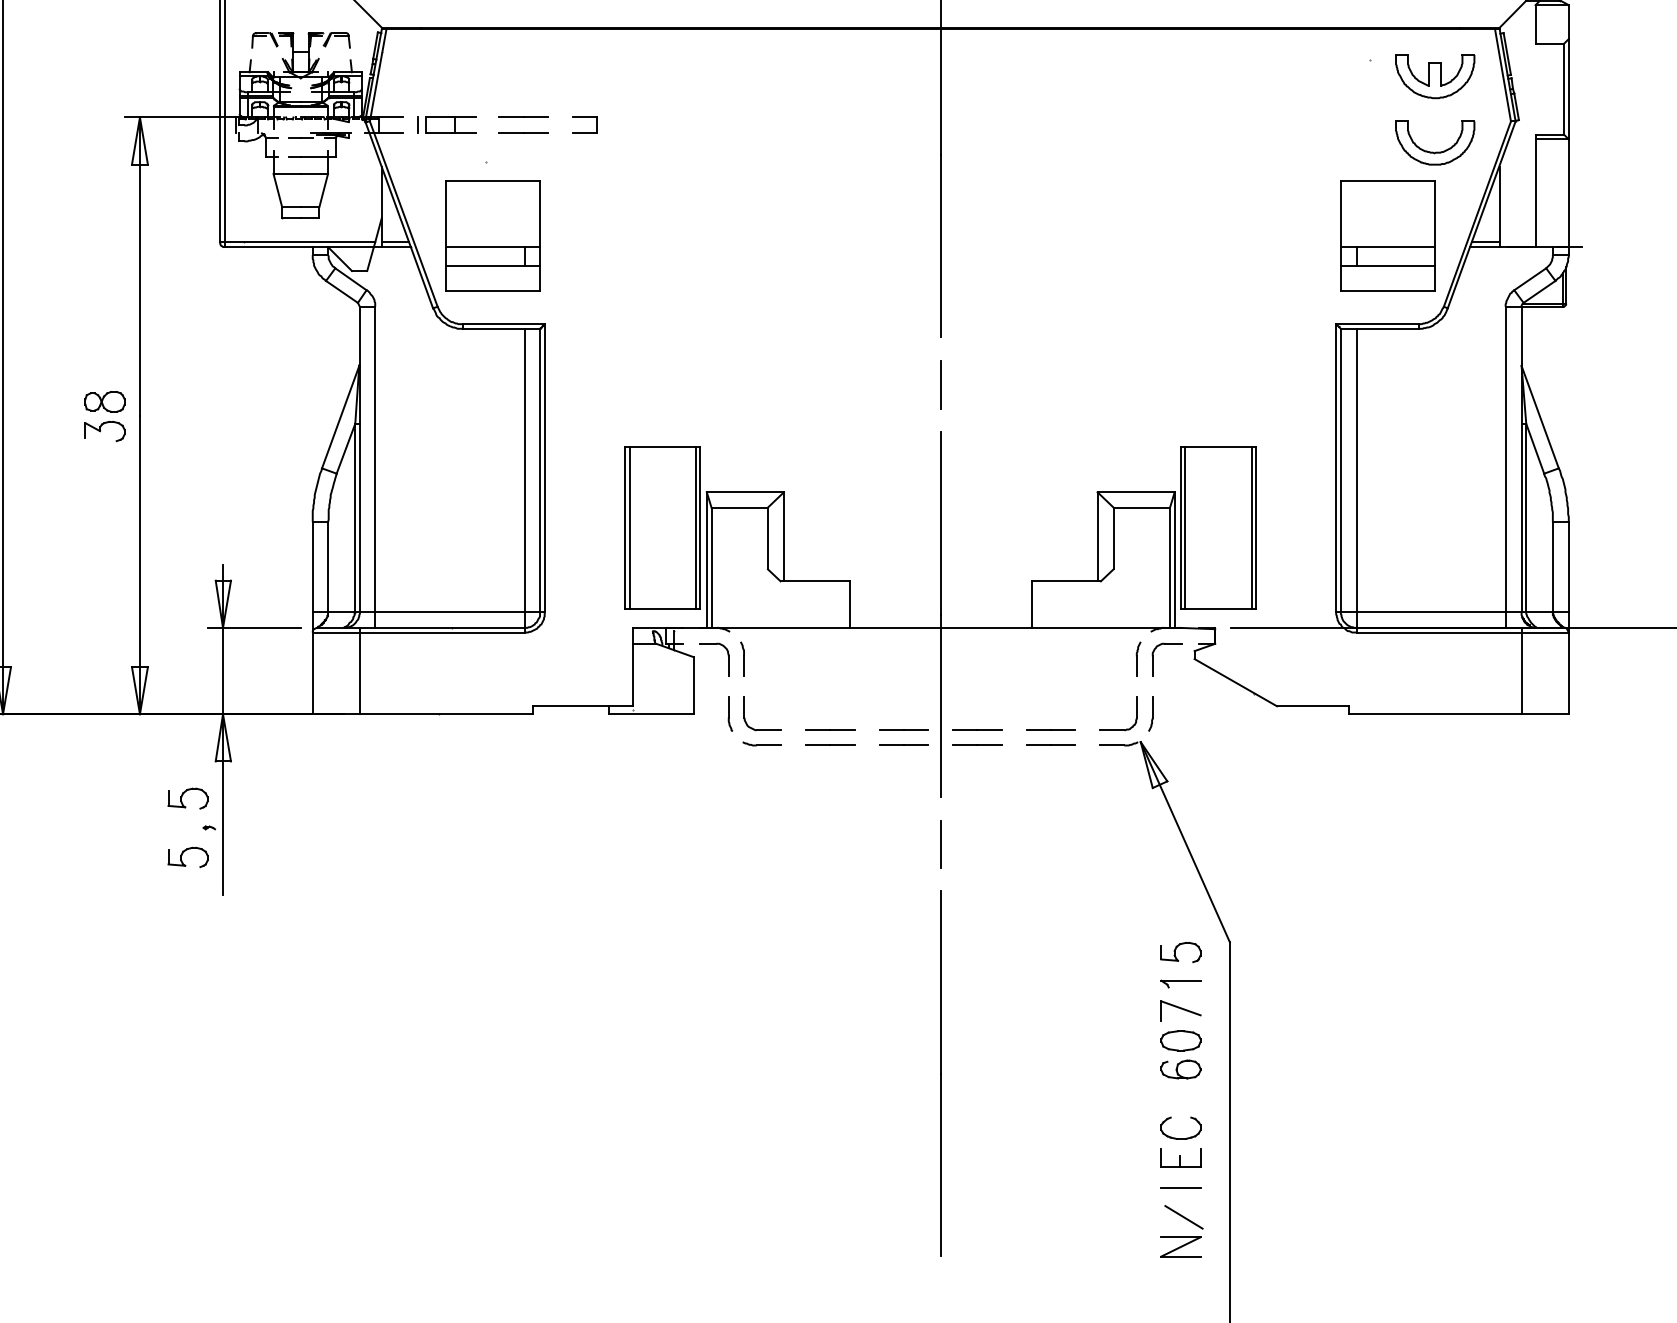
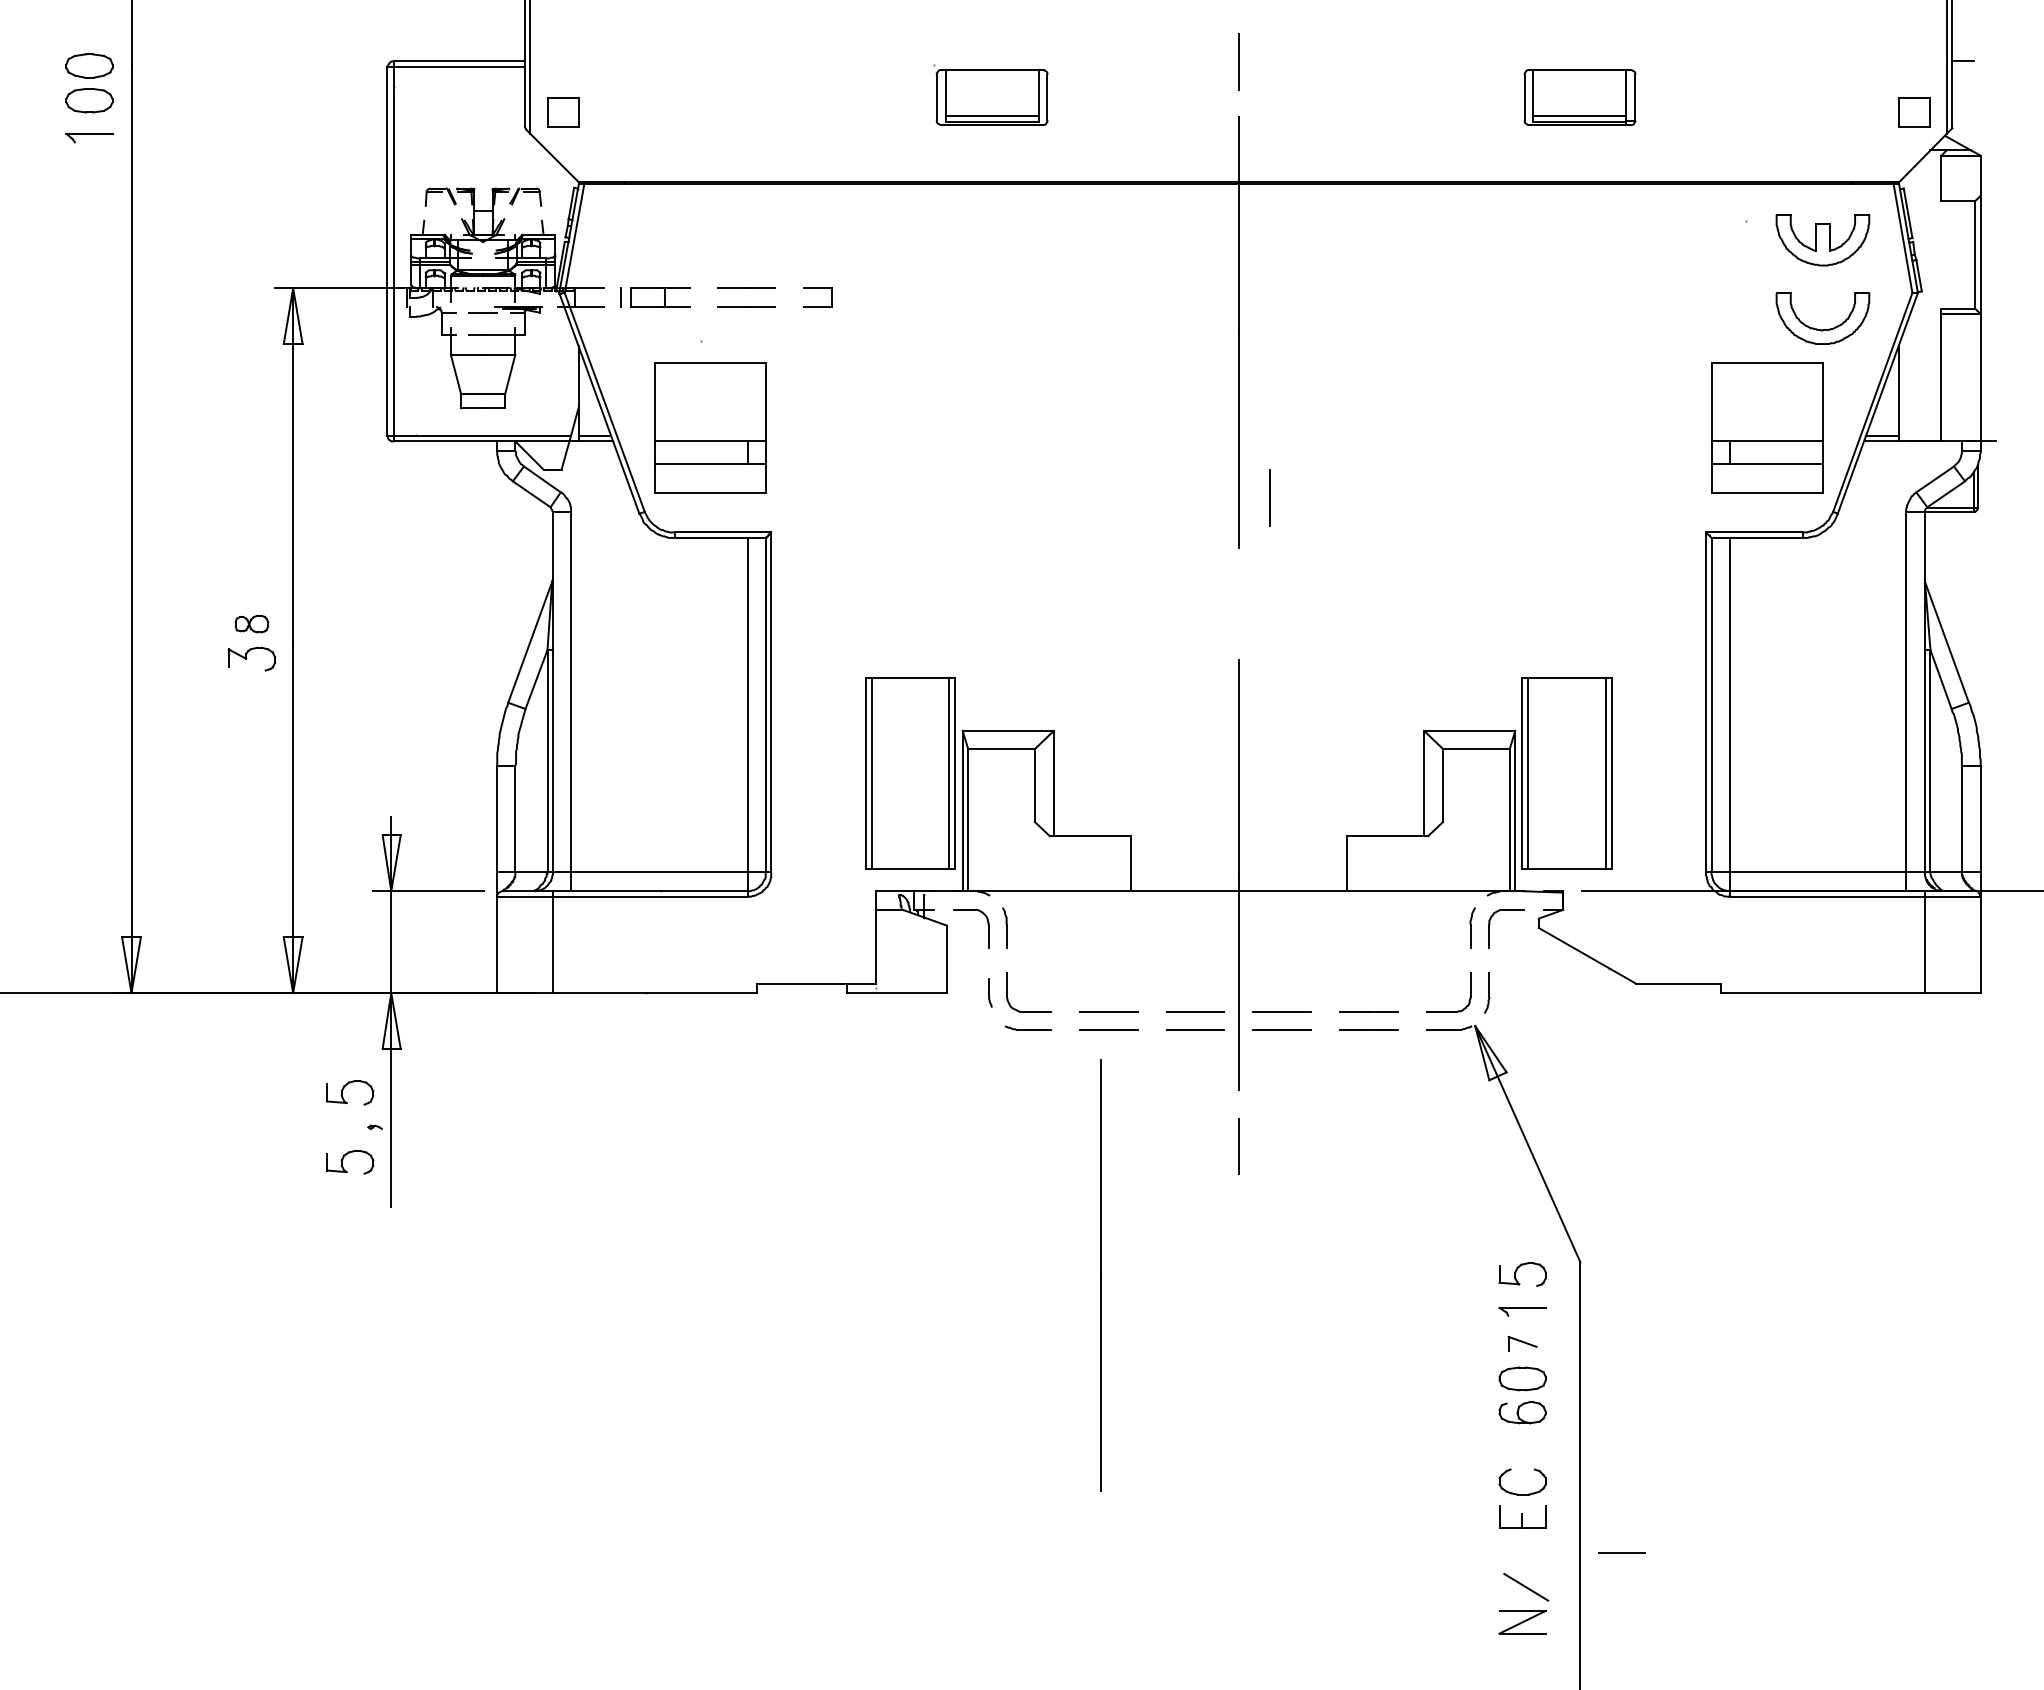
line: (940, 384) -> (1269, 497), moved
part: (104, 401) -> (251, 623), size x0.7
part: (730, 713) -> (990, 992), size x0.7
part: (1180, 1010) -> (1522, 1343), size x0.6
line: (940, 1073) -> (1100, 1275), moved
line: (1180, 1187) -> (1621, 1552), moved

